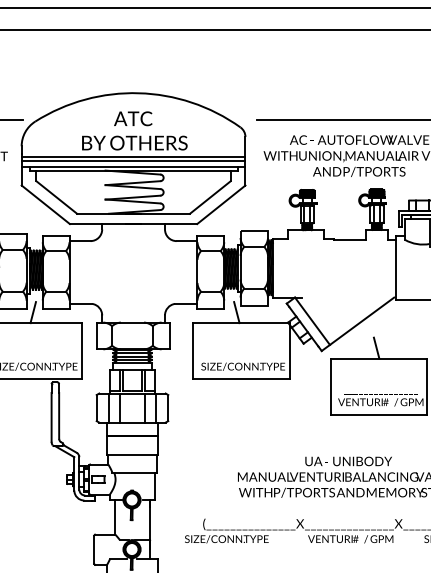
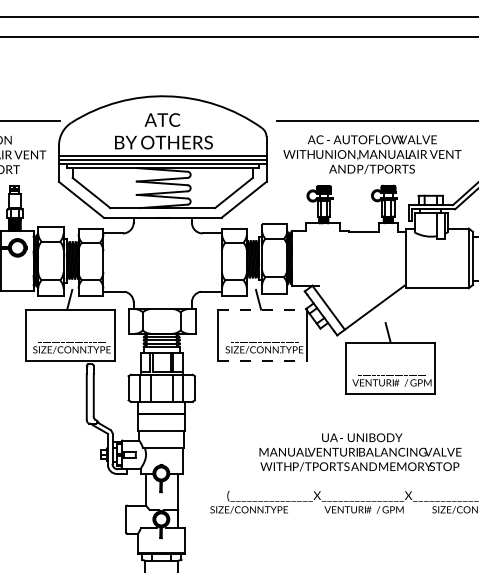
line: (241, 323) -> (262, 309), solid -> dashed
line: (241, 379) -> (262, 361), solid -> dashed

